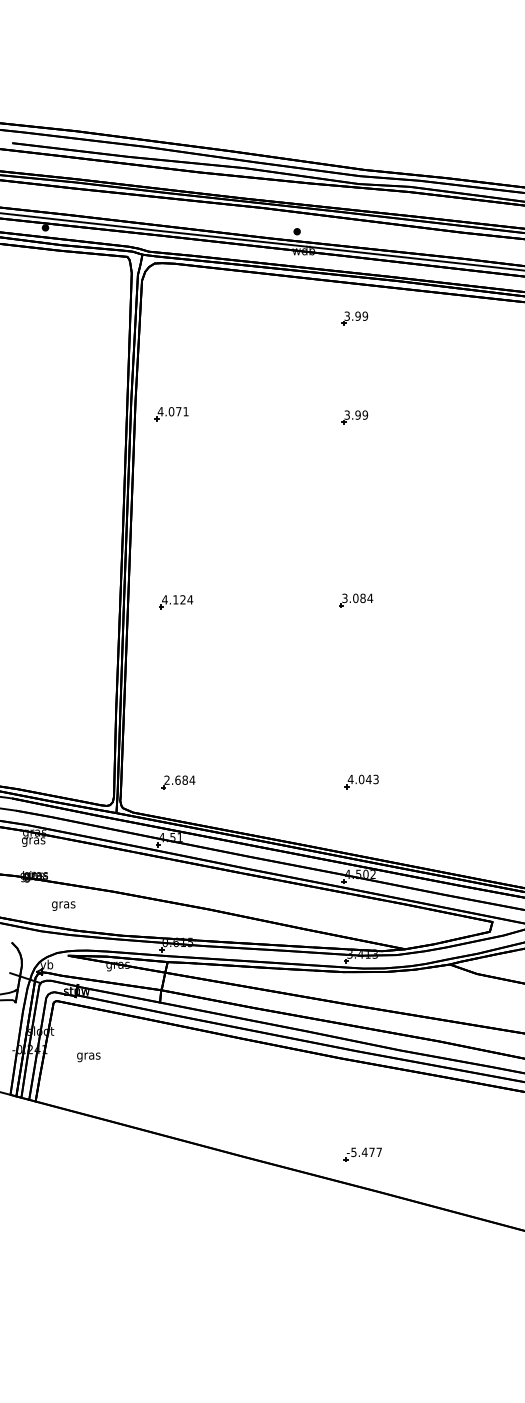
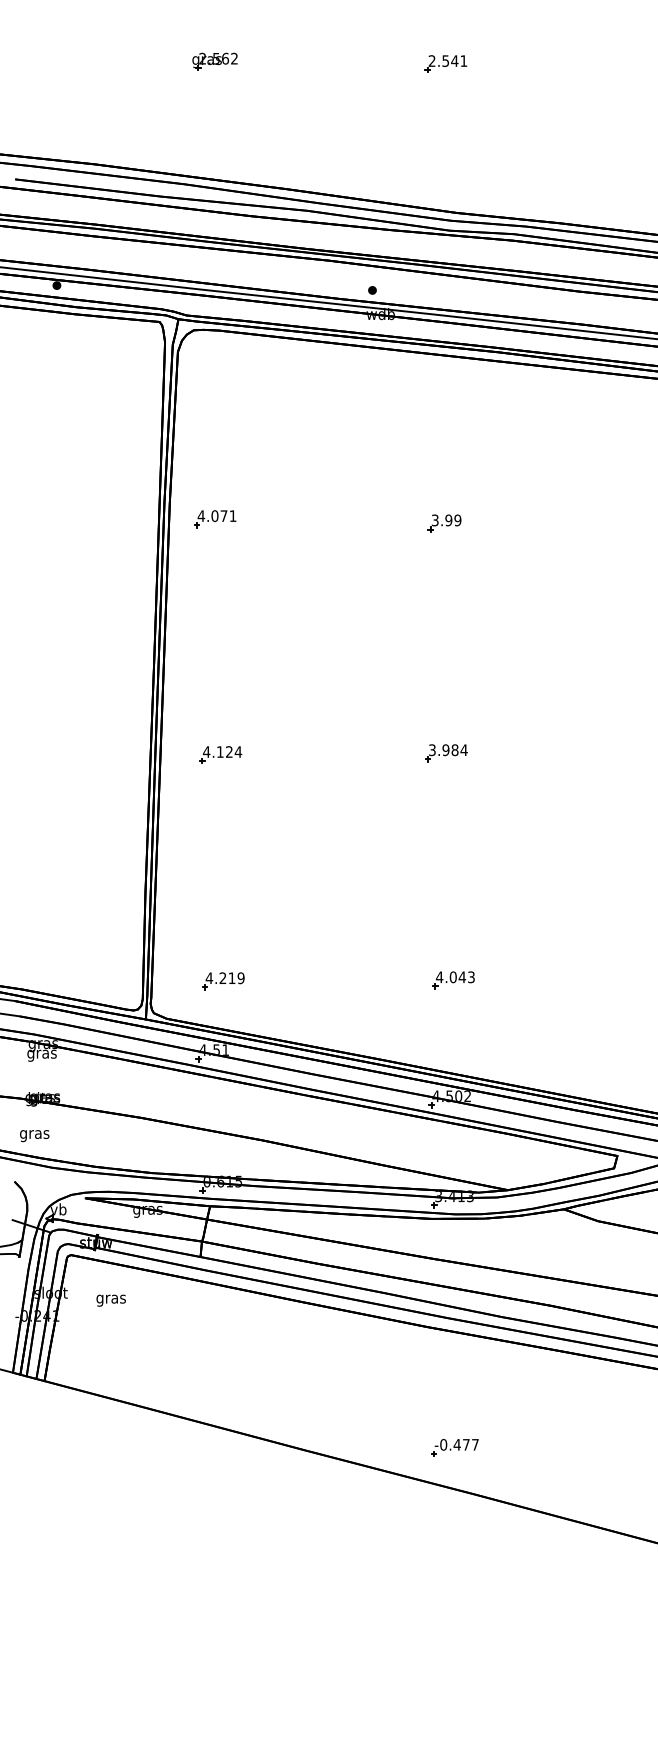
part: (171, 49) -> (214, 61), added
part: (355, 50) -> (445, 63), added
part: (354, 318) -> (444, 399), removed
text: (355, 598) -> (445, 750), 3.084 -> 3.984
text: (179, 780) -> (224, 978), 2.684 -> 4.219
text: (63, 906) -> (34, 1136), moved
text: (88, 1057) -> (110, 1300), moved
text: (353, 1152) -> (443, 1444), -5.477 -> -0.477

